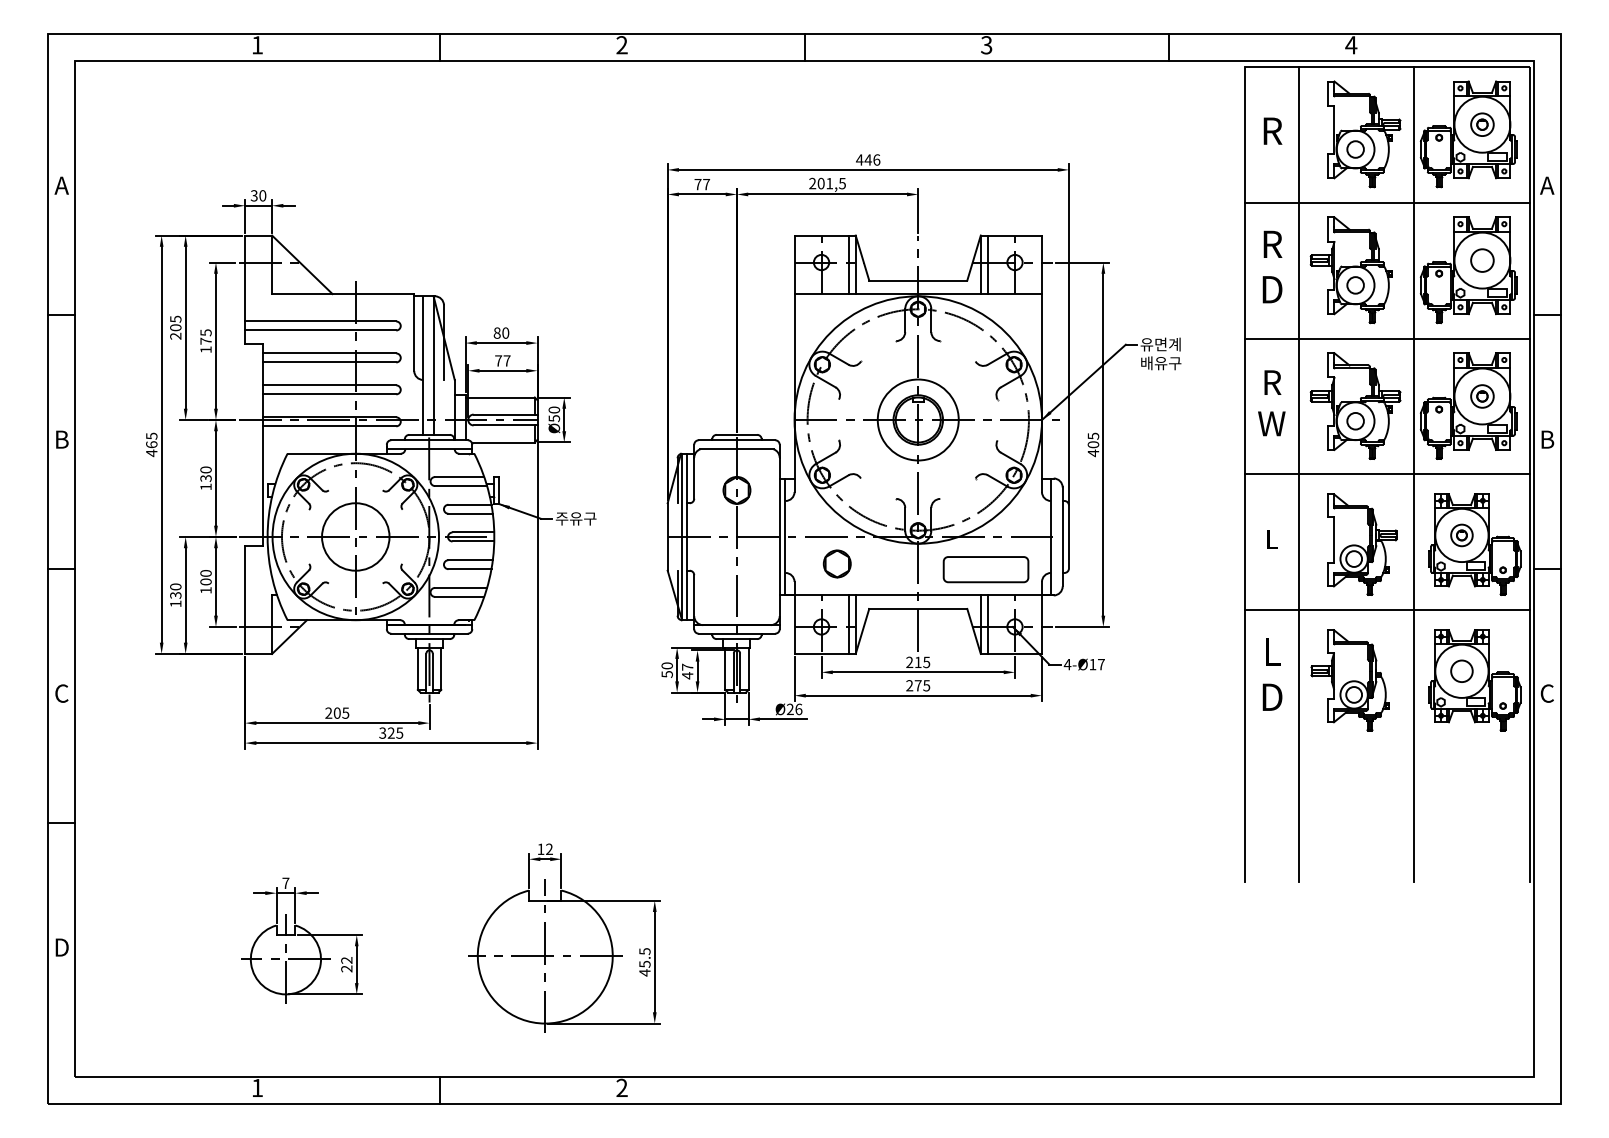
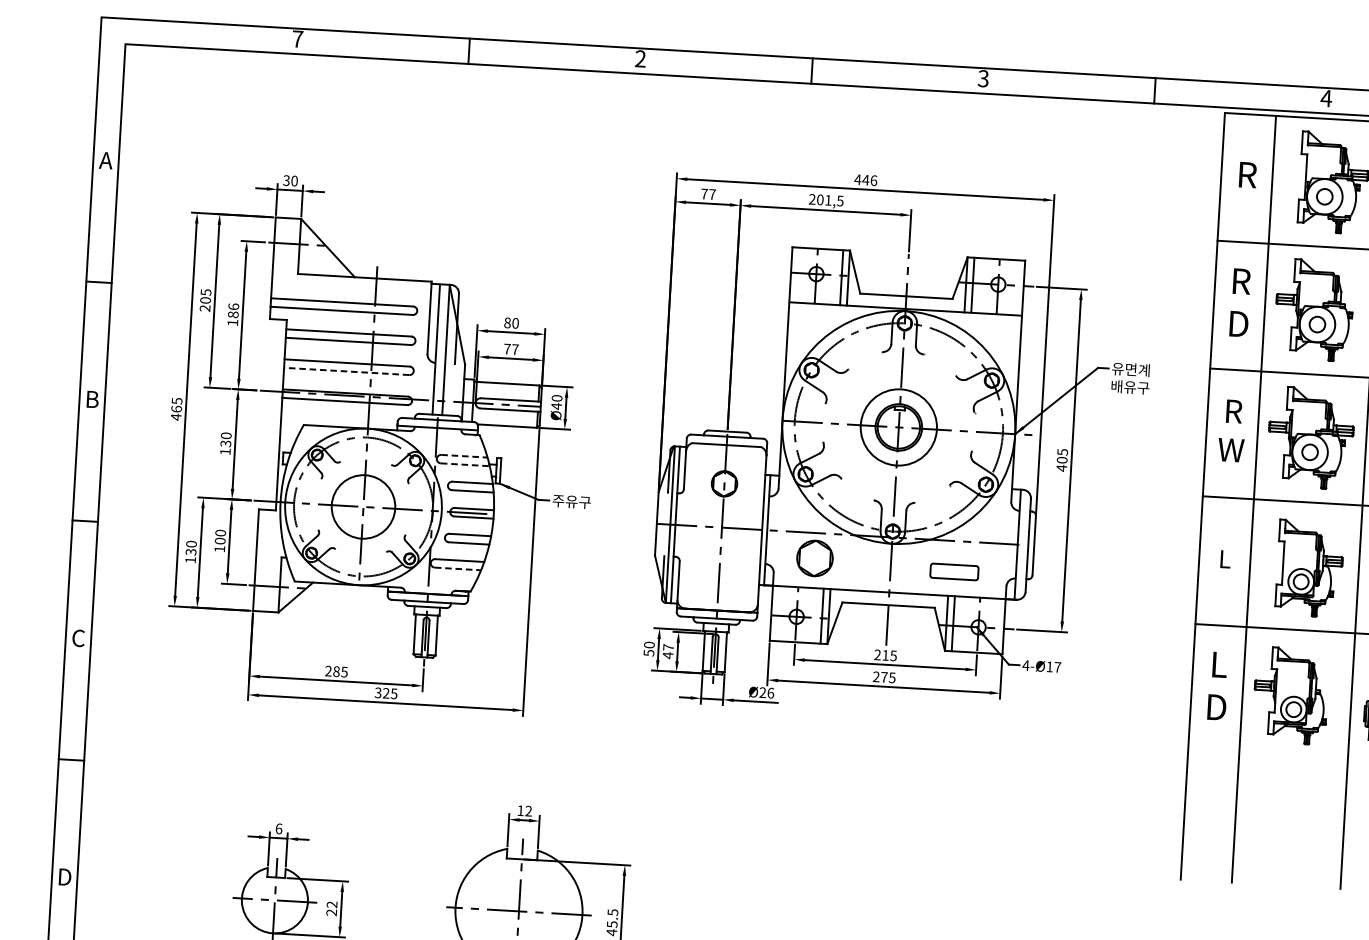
text: (257, 45) -> (297, 39), 1 -> 7
text: (205, 336) -> (233, 310), 175 -> 186
line: (329, 394) -> (346, 371), solid -> dashed
text: (554, 418) -> (556, 406), Ø50 -> Ø40
line: (459, 477) -> (464, 456), solid -> dashed
line: (461, 486) -> (465, 465), solid -> dashed
part: (836, 563) -> (814, 557), size x1.4
part: (985, 569) -> (953, 571), size x0.6
line: (459, 596) -> (457, 568), solid -> dashed
text: (336, 713) -> (335, 671), 205 -> 285
text: (285, 883) -> (278, 829), 7 -> 6

